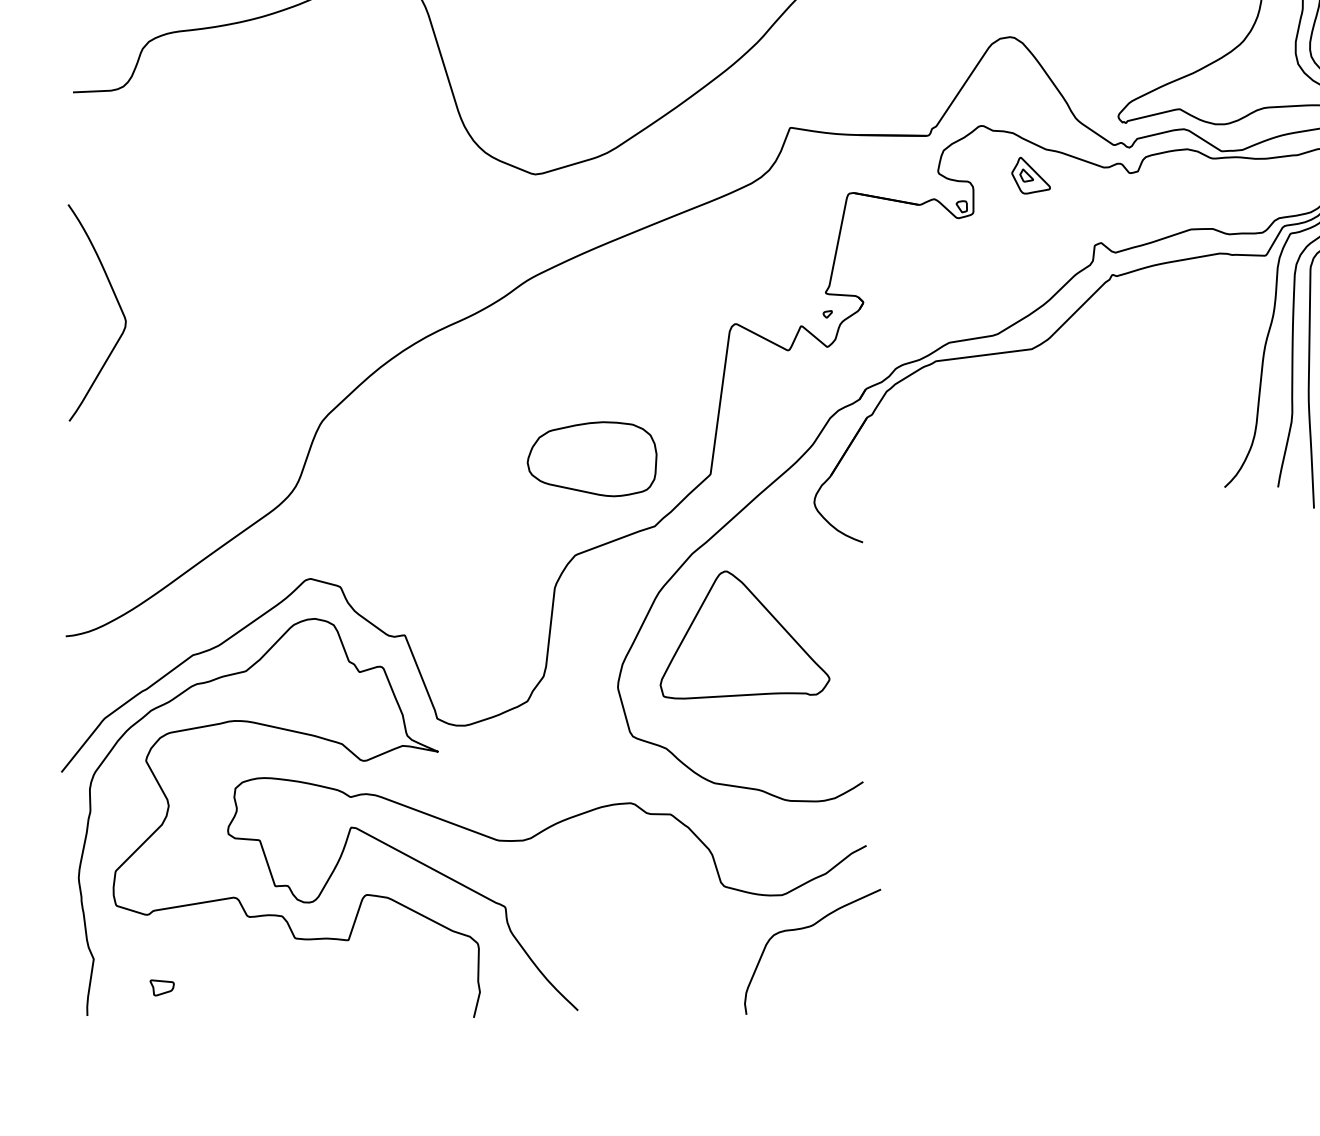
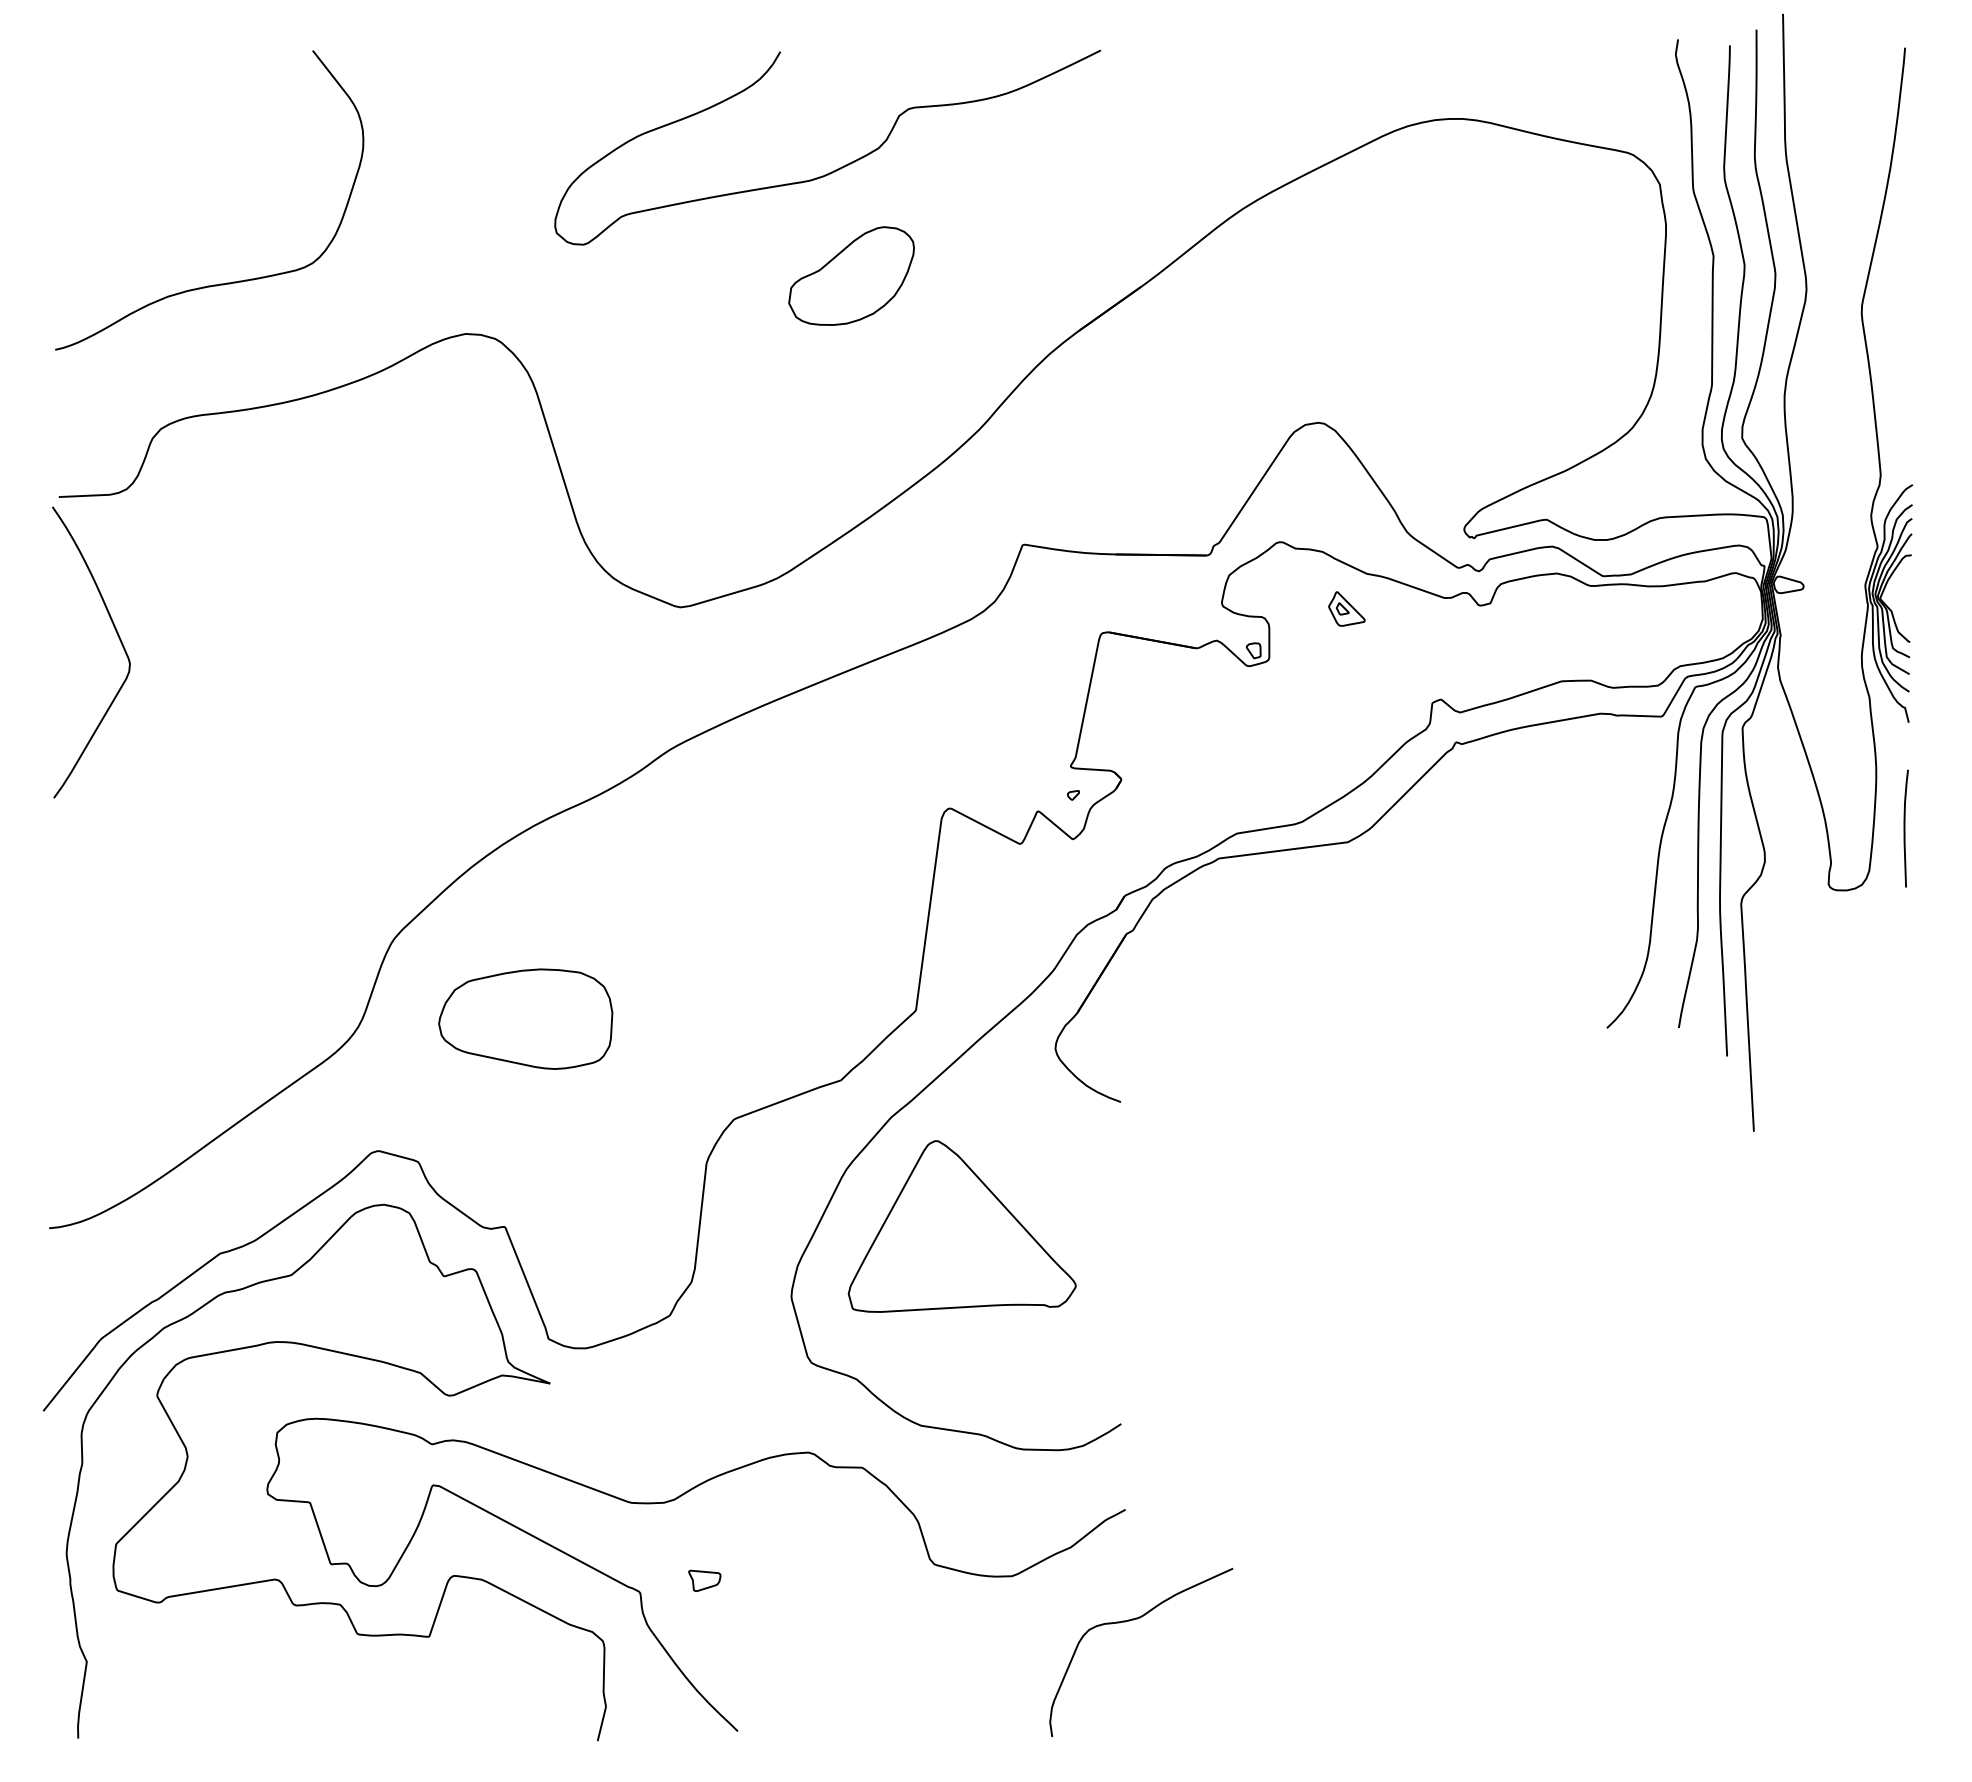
part: (1030, 175) -> (1346, 608), size x0.7
curve: (117, 302) -> (118, 638), moved
part: (591, 458) -> (525, 1018), moved
curve: (806, 928) -> (1133, 1620), moved
part: (161, 987) -> (704, 1580), moved

